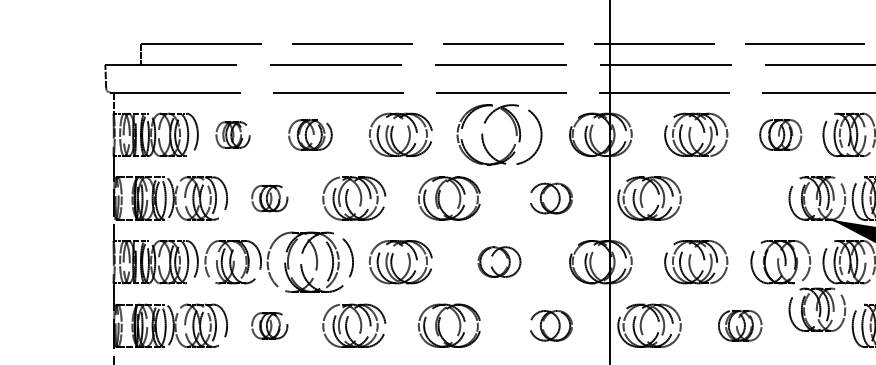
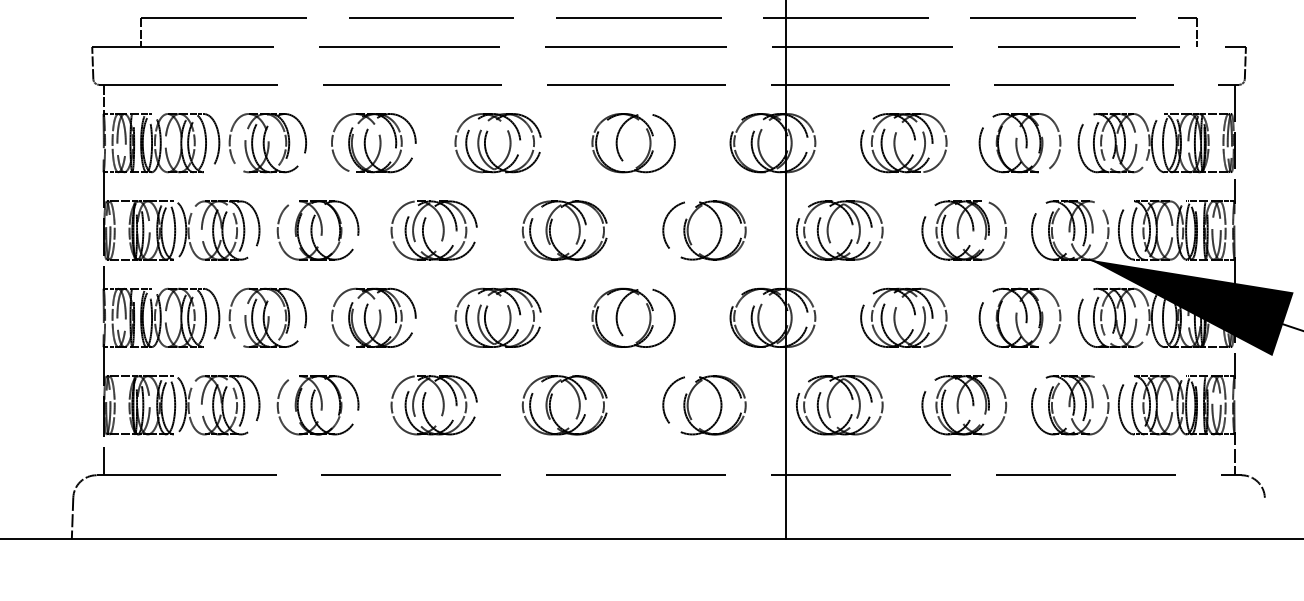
part: (232, 135) -> (267, 143), size x1.67
part: (310, 135) -> (373, 143), size x1.43
part: (499, 135) -> (633, 143), size x0.71
part: (780, 135) -> (1019, 143), size x1.43
part: (269, 198) -> (317, 230), size x1.67
part: (551, 198) -> (704, 230), size x1.43
part: (740, 198) -> (964, 230), added
part: (310, 261) -> (373, 317), size x0.71
part: (499, 261) -> (633, 317), size x1.43
part: (817, 309) -> (1070, 405), moved
part: (269, 325) -> (317, 405), size x1.67
part: (551, 325) -> (704, 405), size x1.43
part: (740, 325) -> (964, 405), size x1.43

